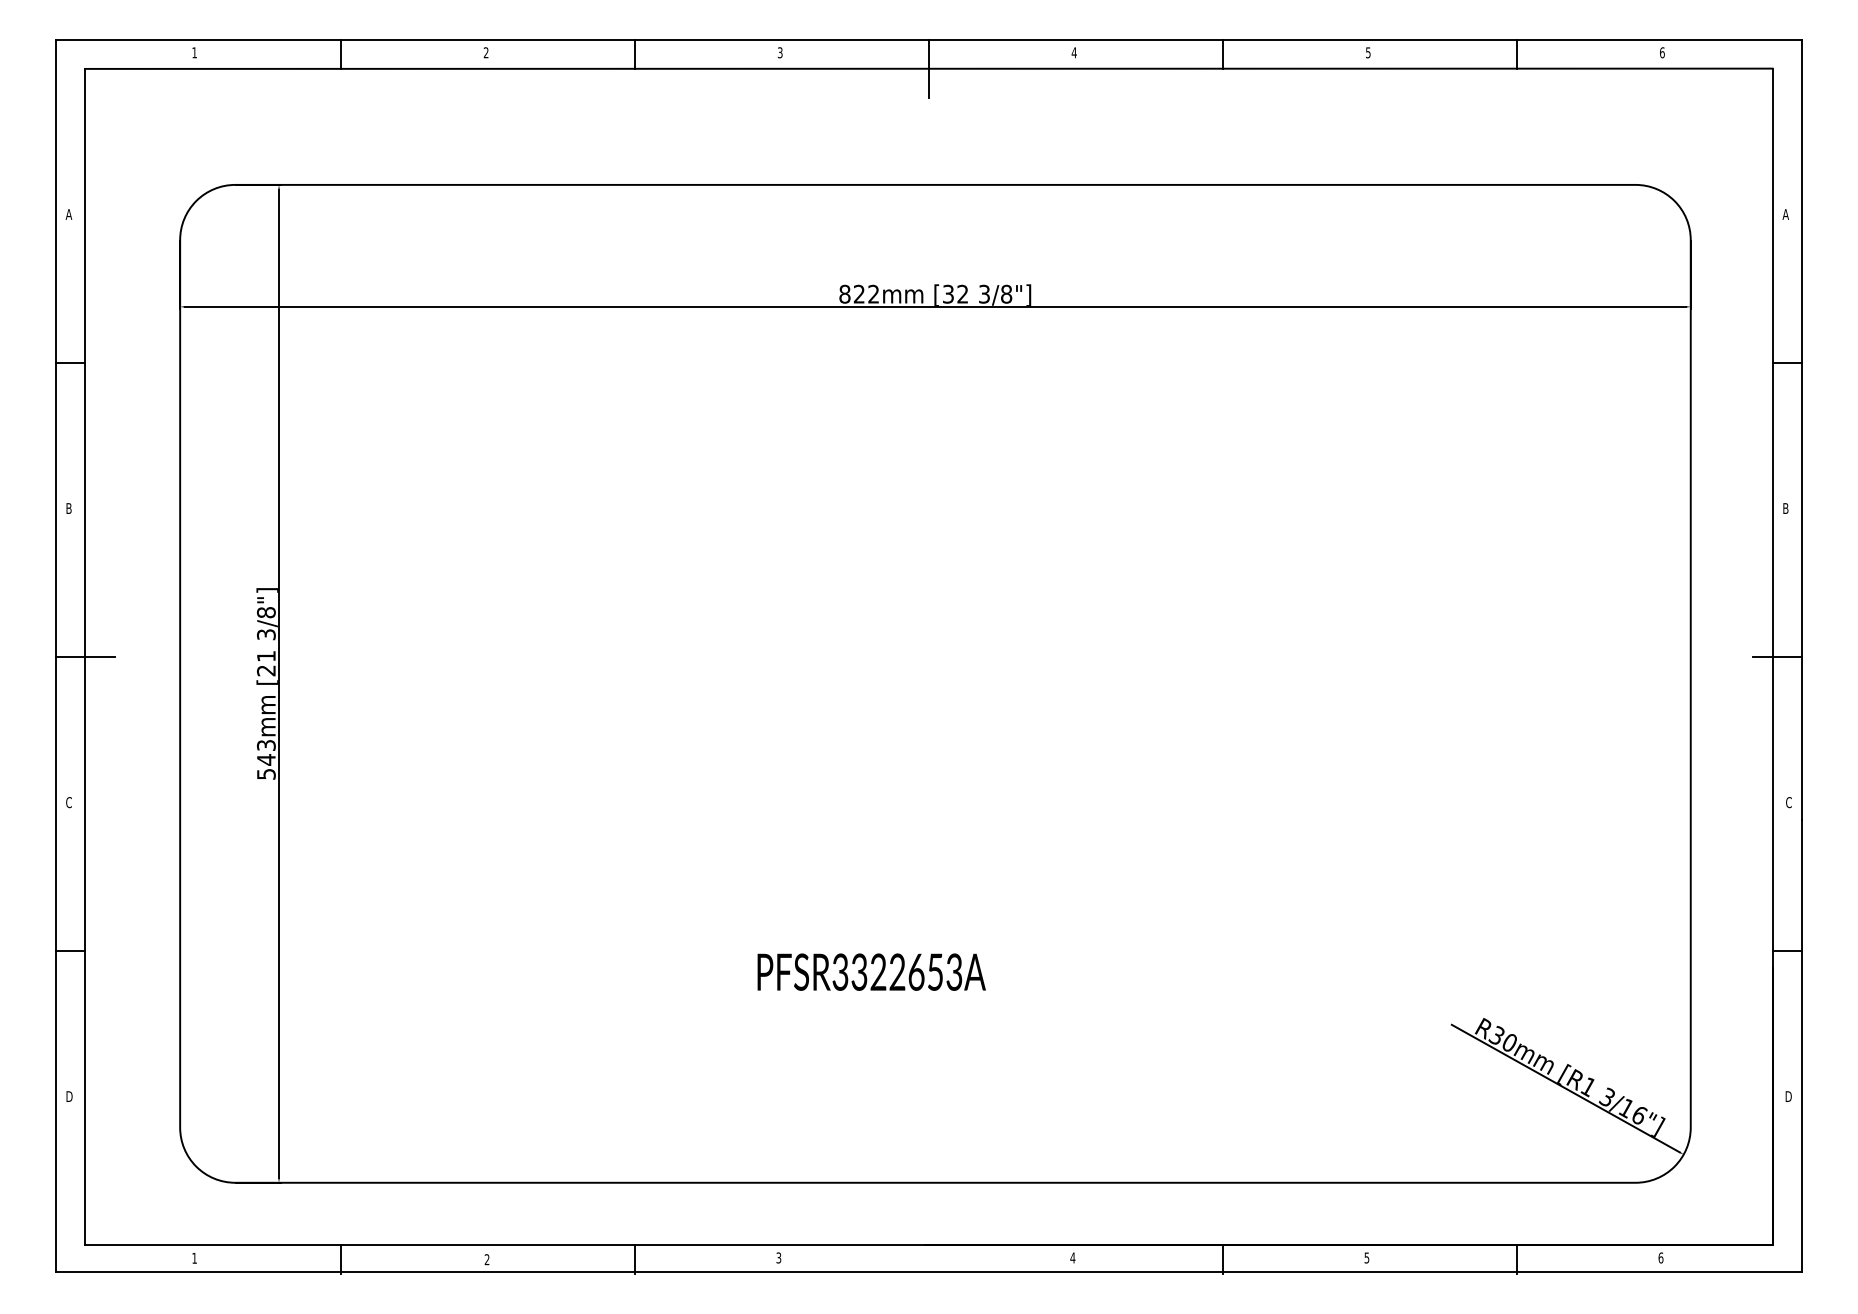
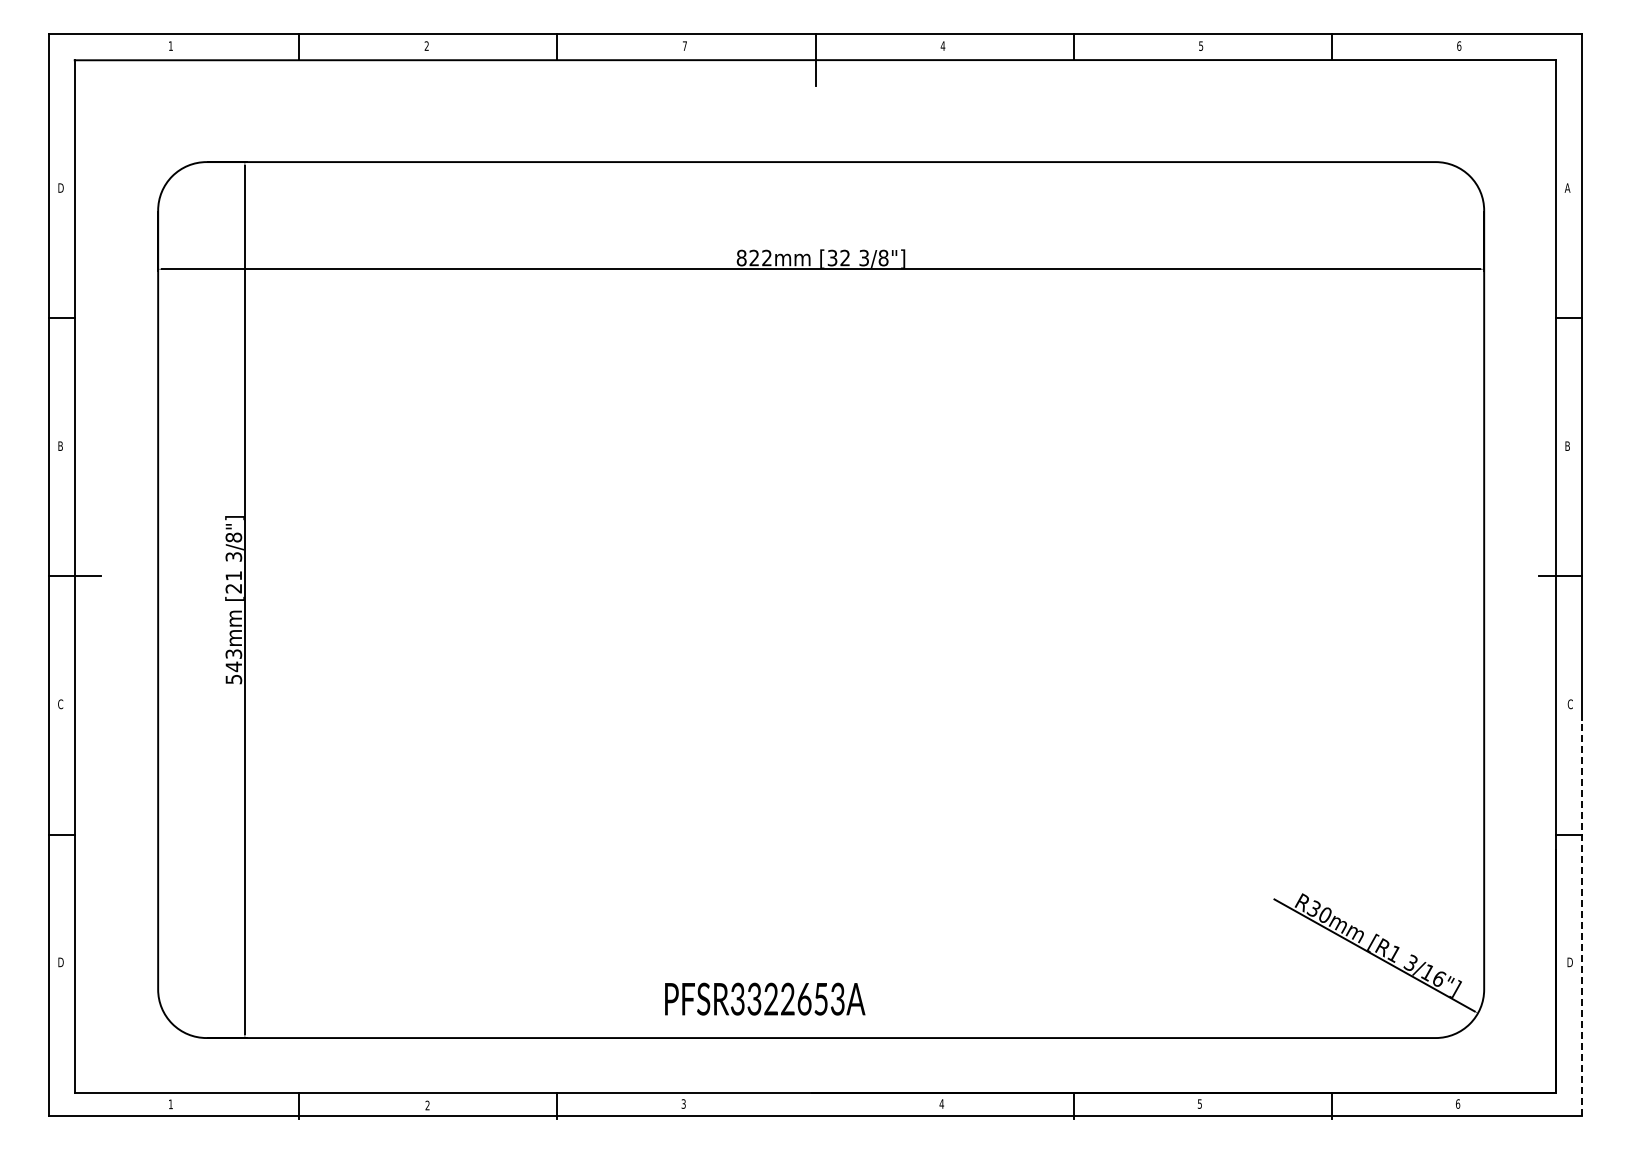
text: (779, 52) -> (684, 45), 3 -> 7
text: (68, 213) -> (60, 187), A -> D
text: (872, 971) -> (765, 998), moved
line: (1801, 1045) -> (1581, 917), solid -> dashed

